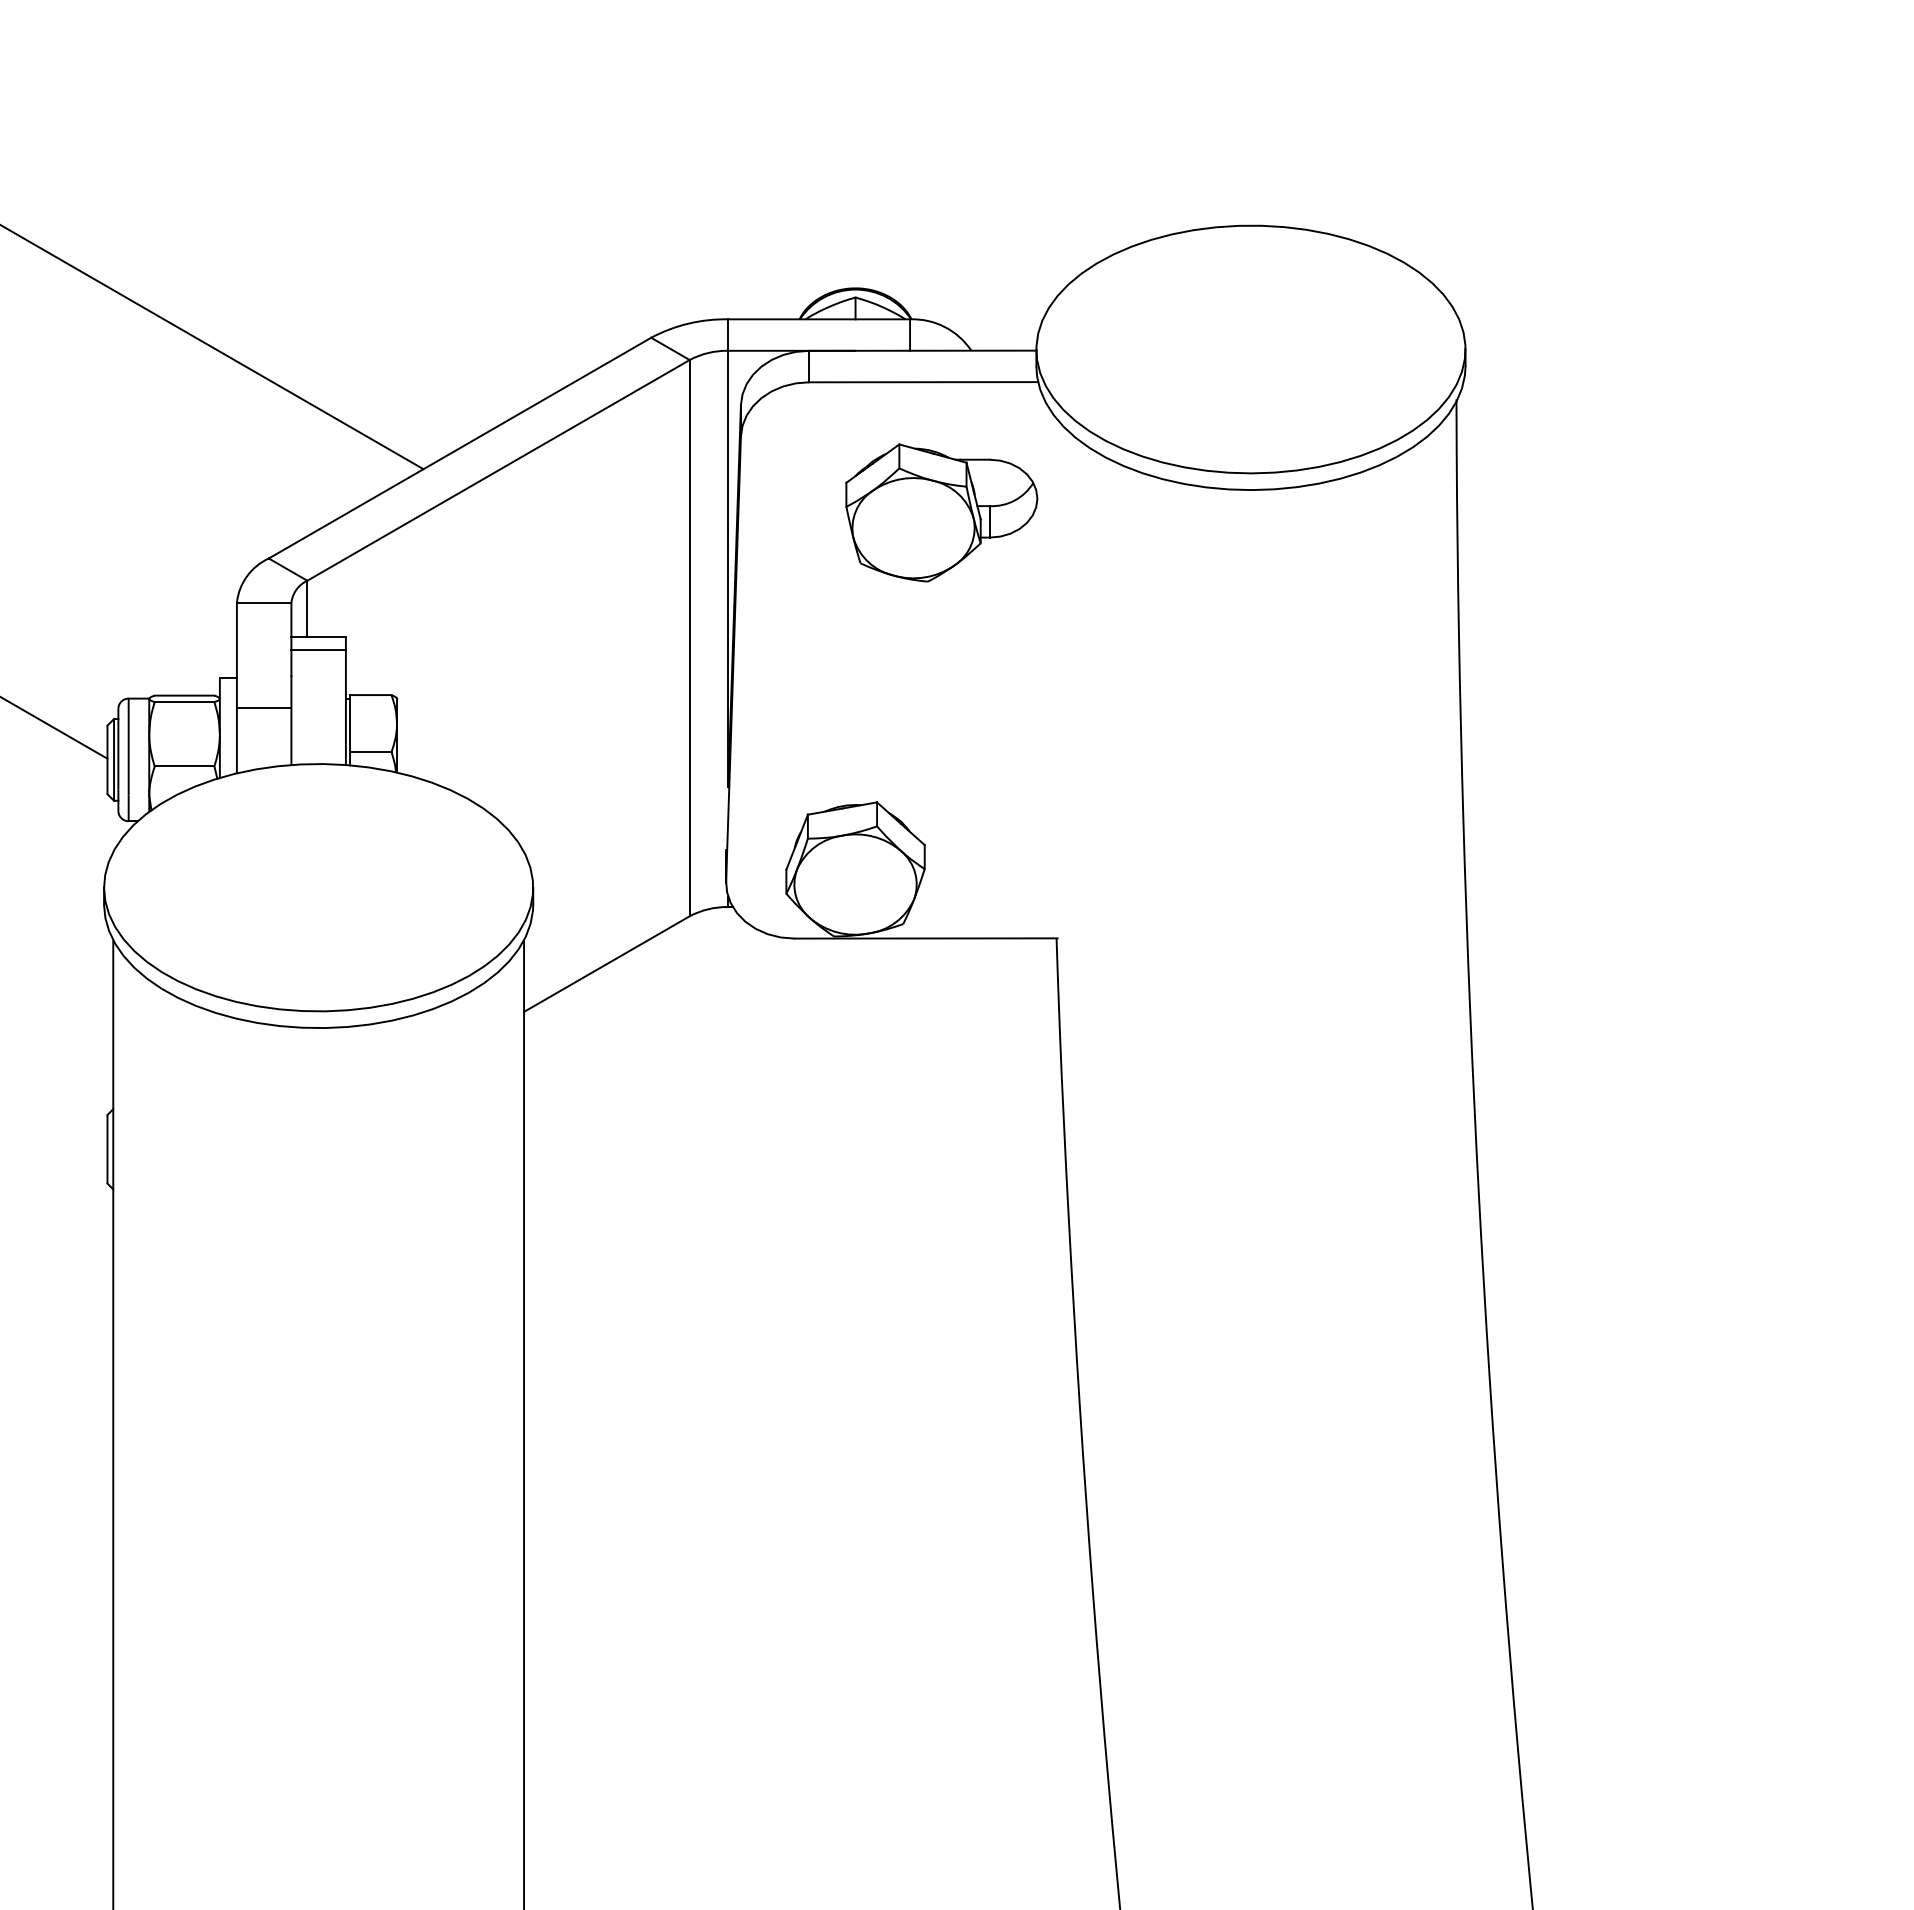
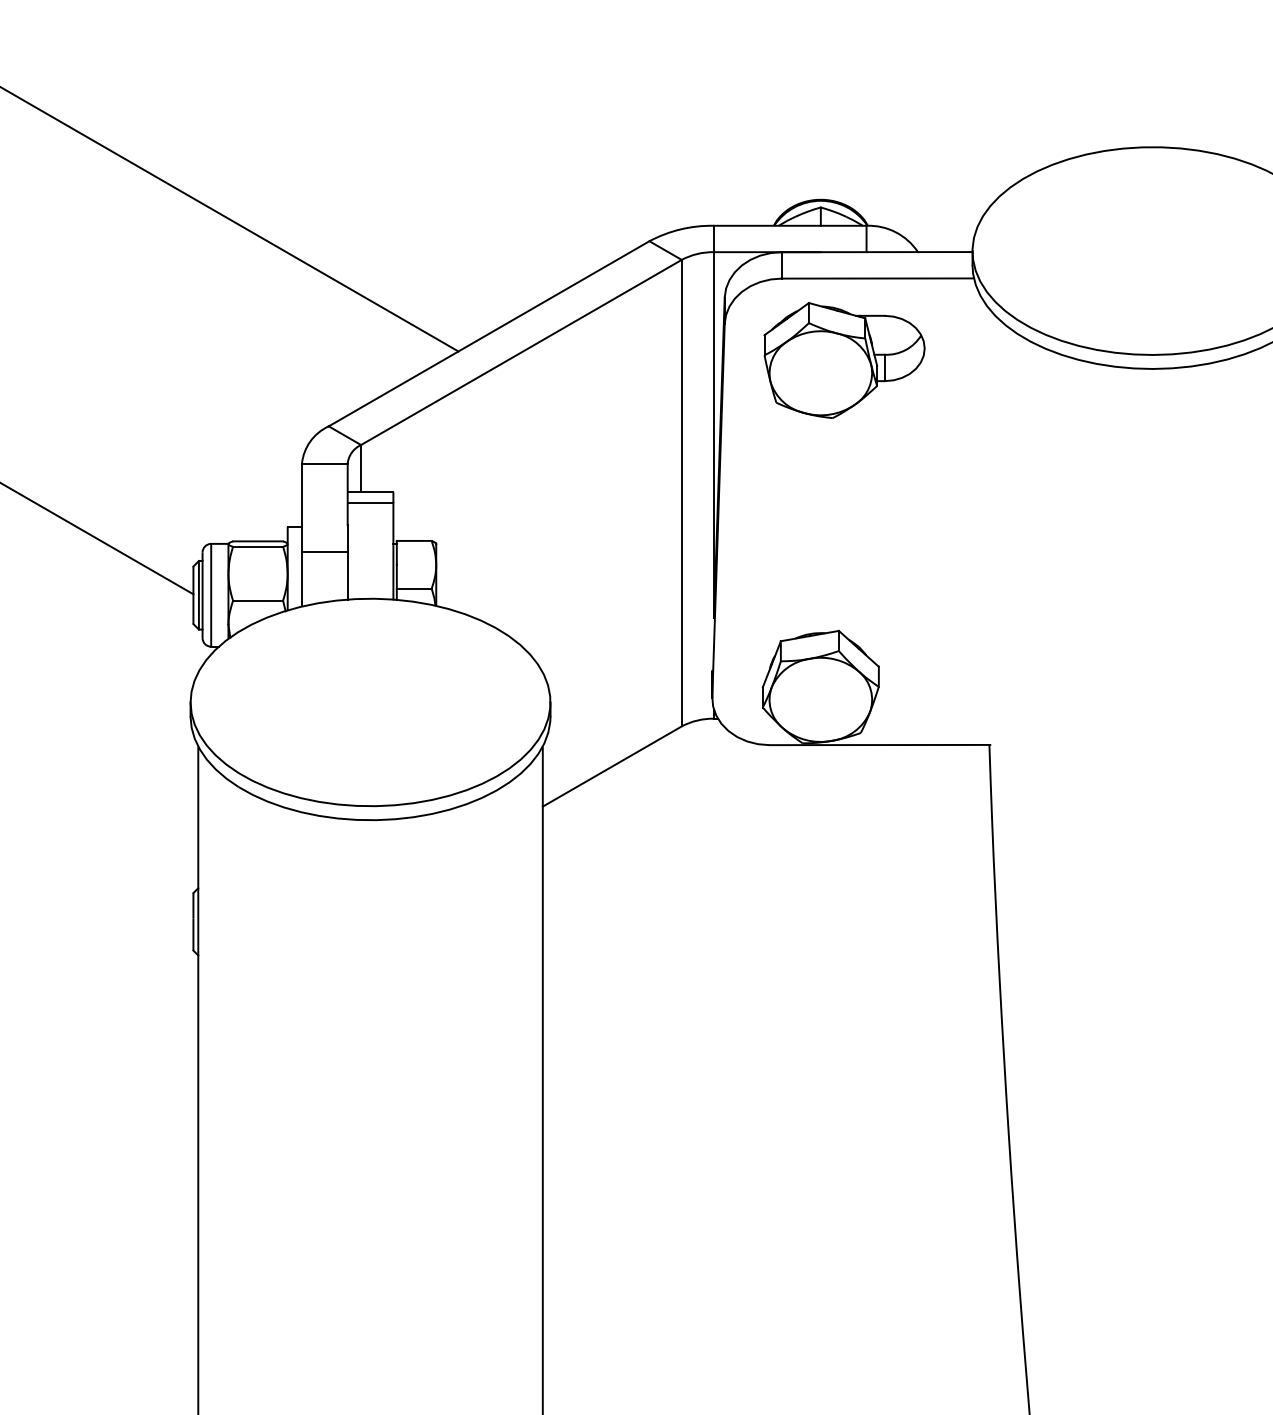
part: (941, 512) -> (844, 360), moved

